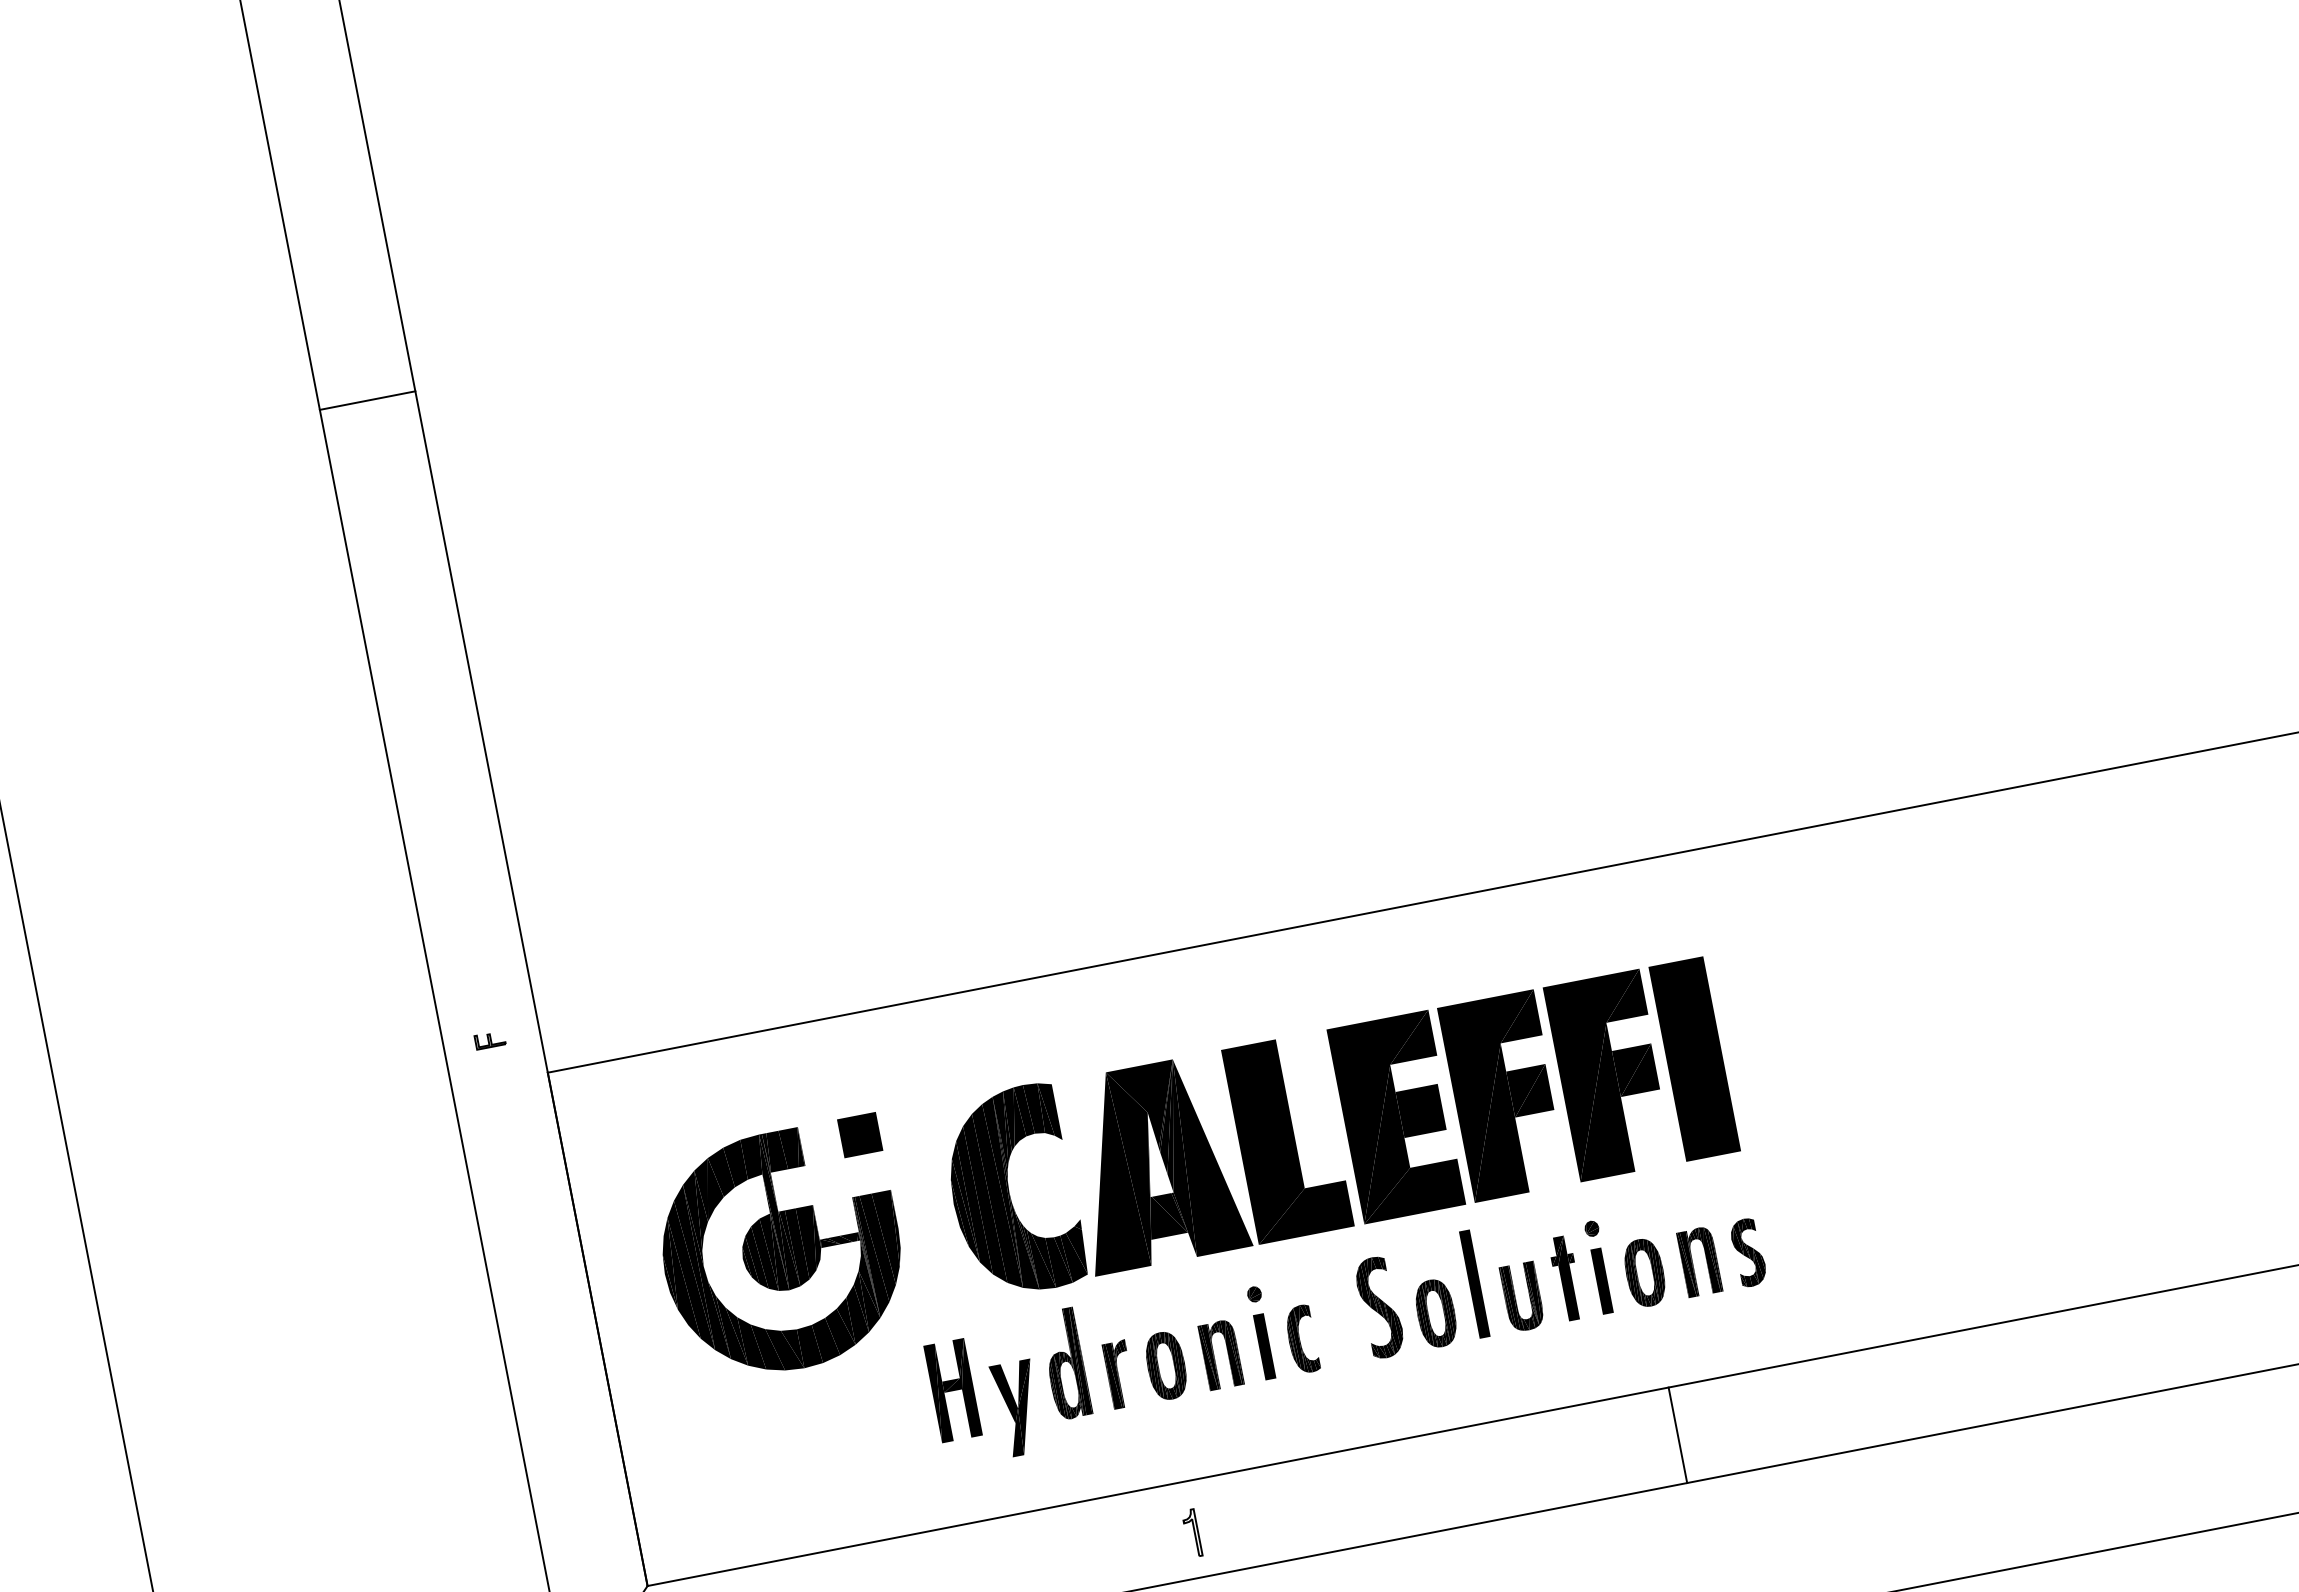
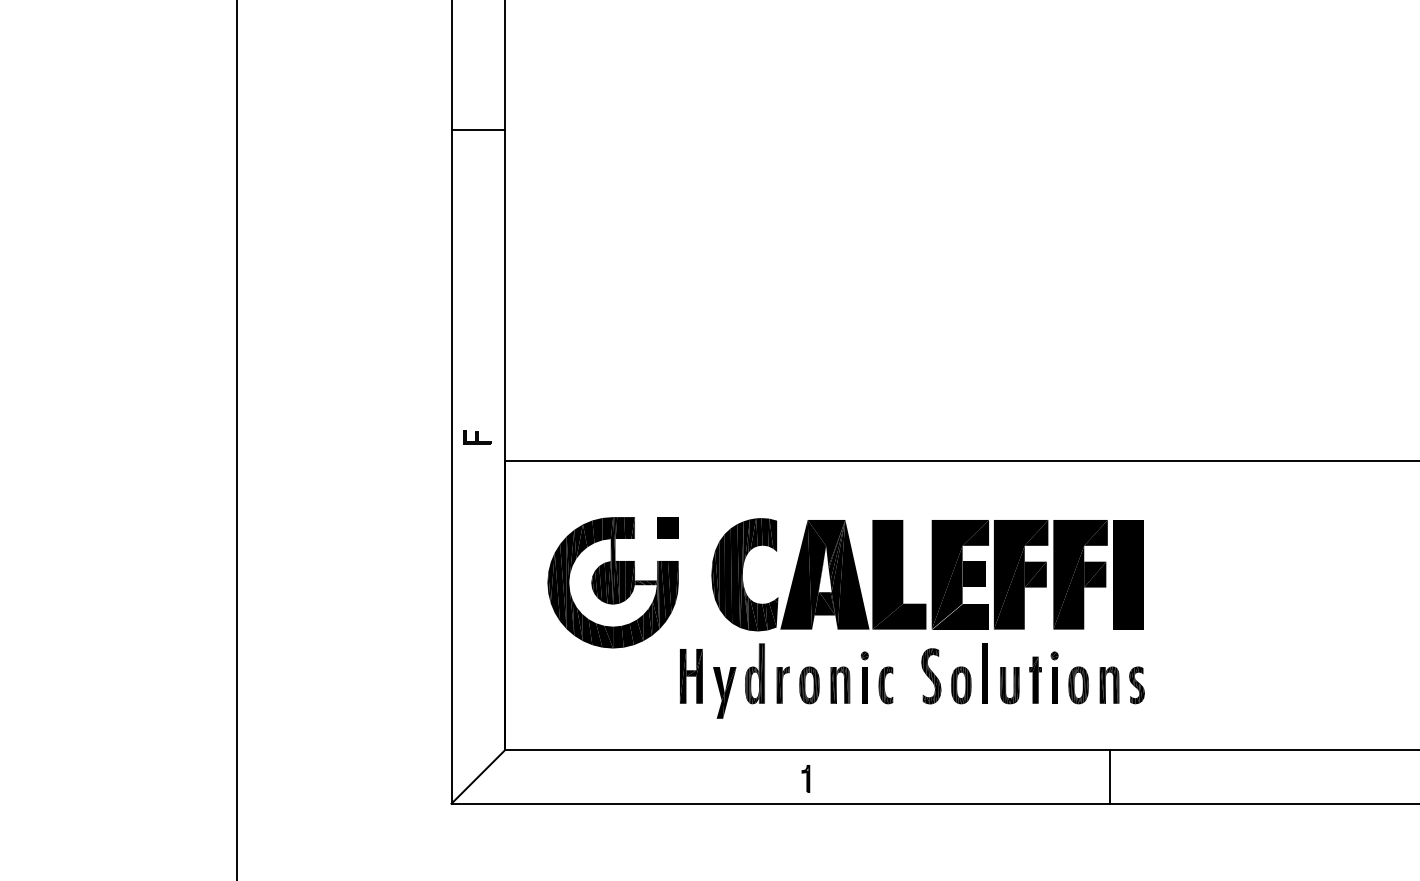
line: (368, 401) -> (478, 130), moved
part: (490, 1039) -> (477, 437), size x1.67
line: (1677, 1434) -> (1109, 776), moved

